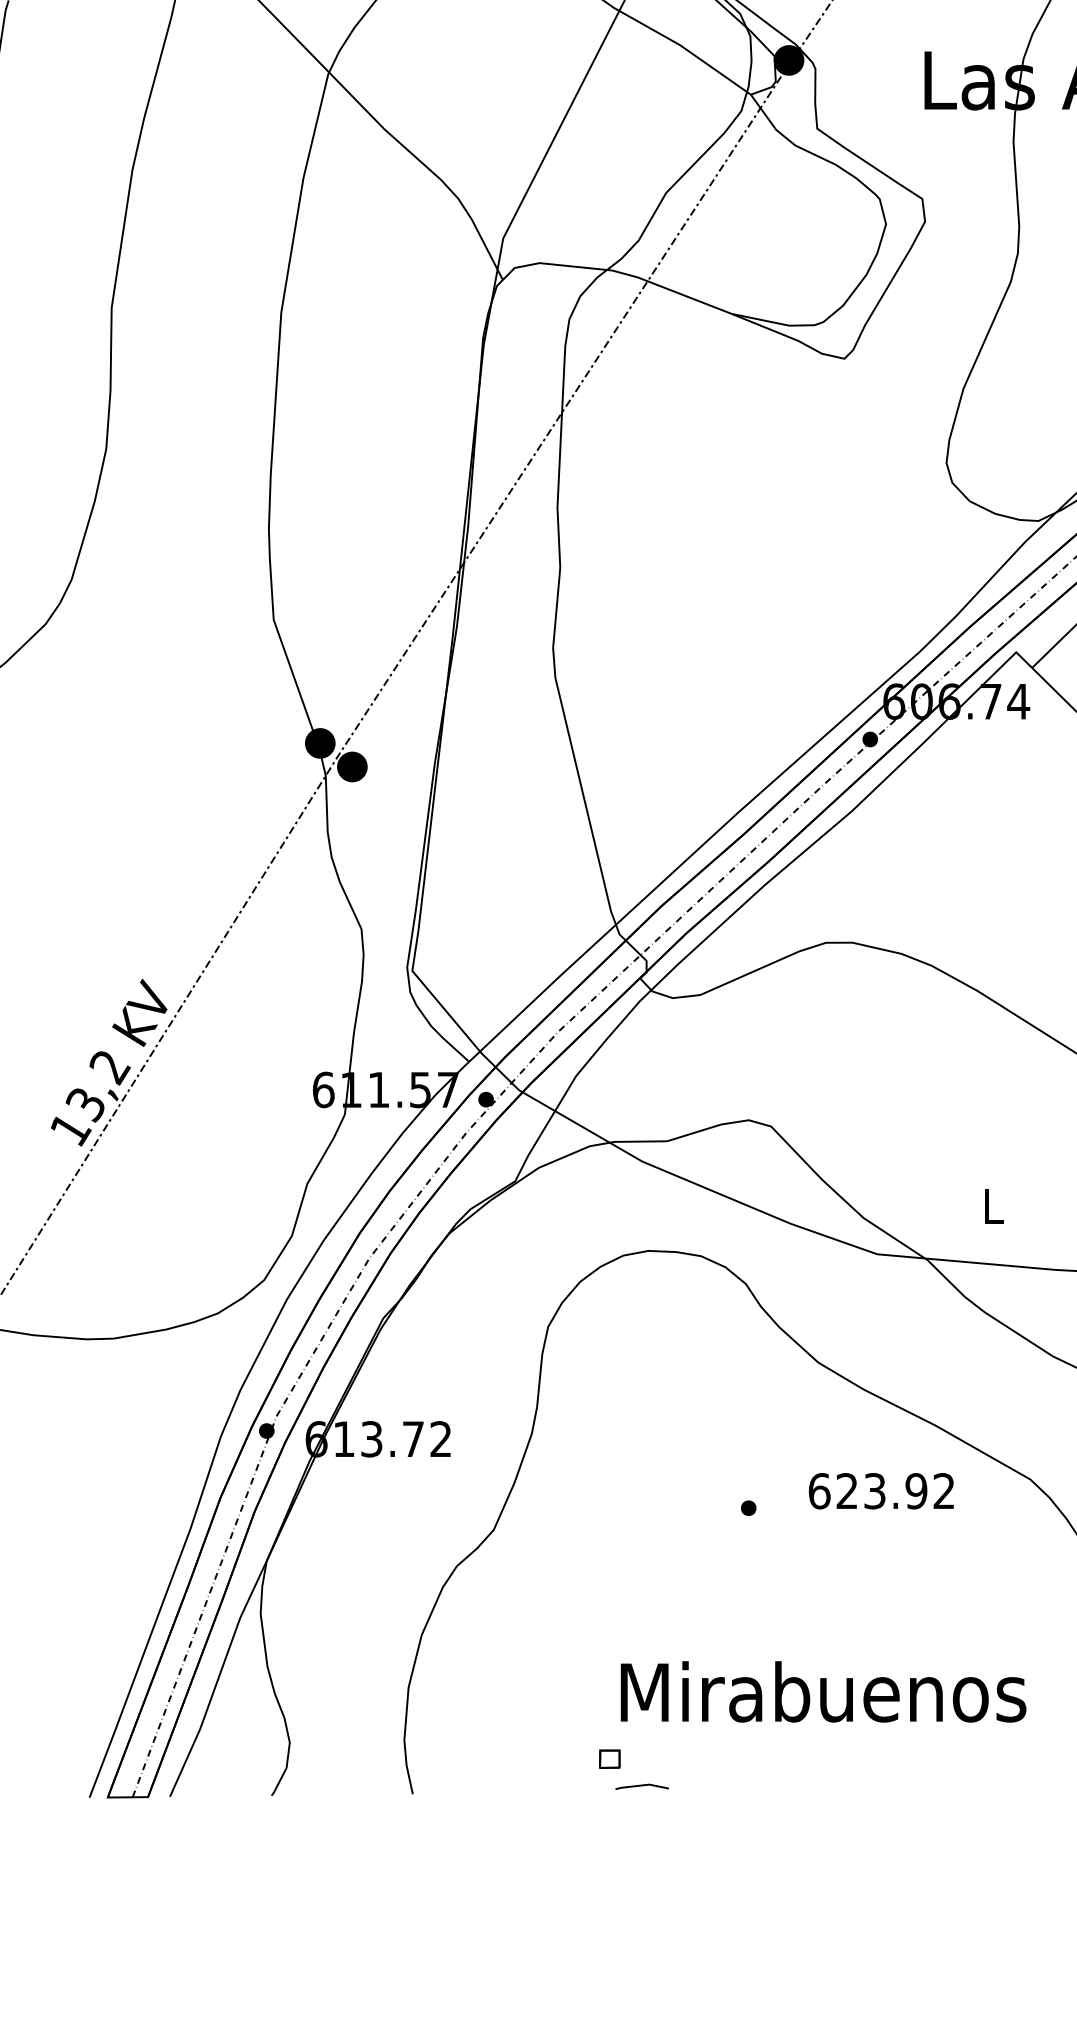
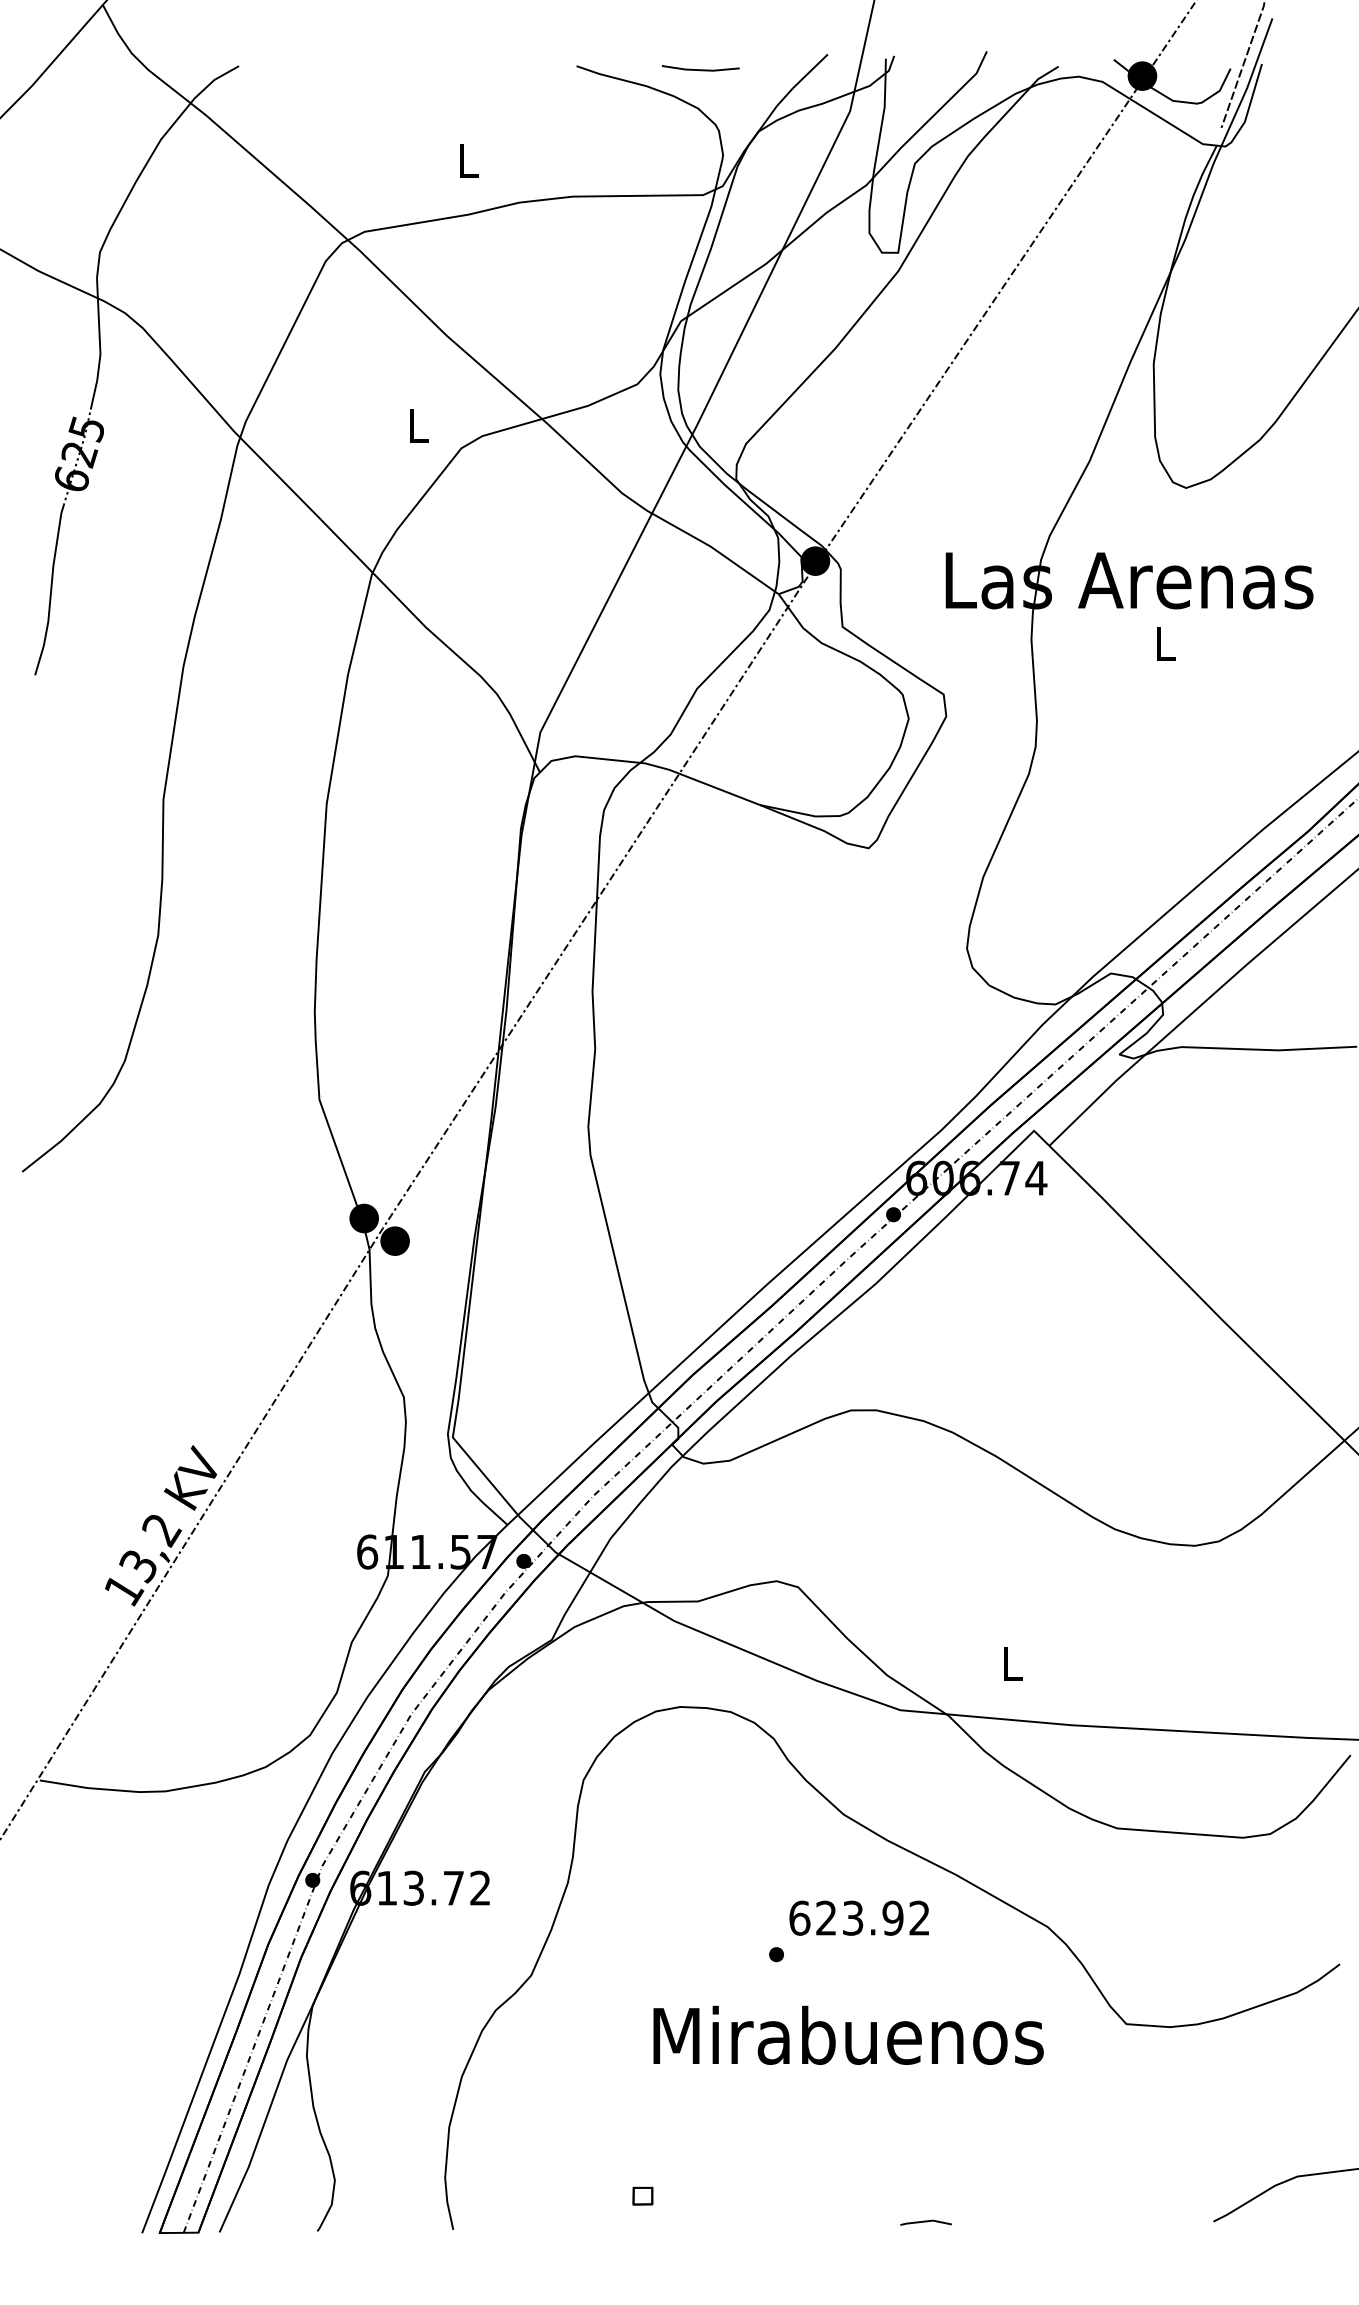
text: (880, 1490) -> (858, 1917), moved
text: (823, 1690) -> (848, 2034), moved
line: (641, 1786) -> (925, 2222), moved

